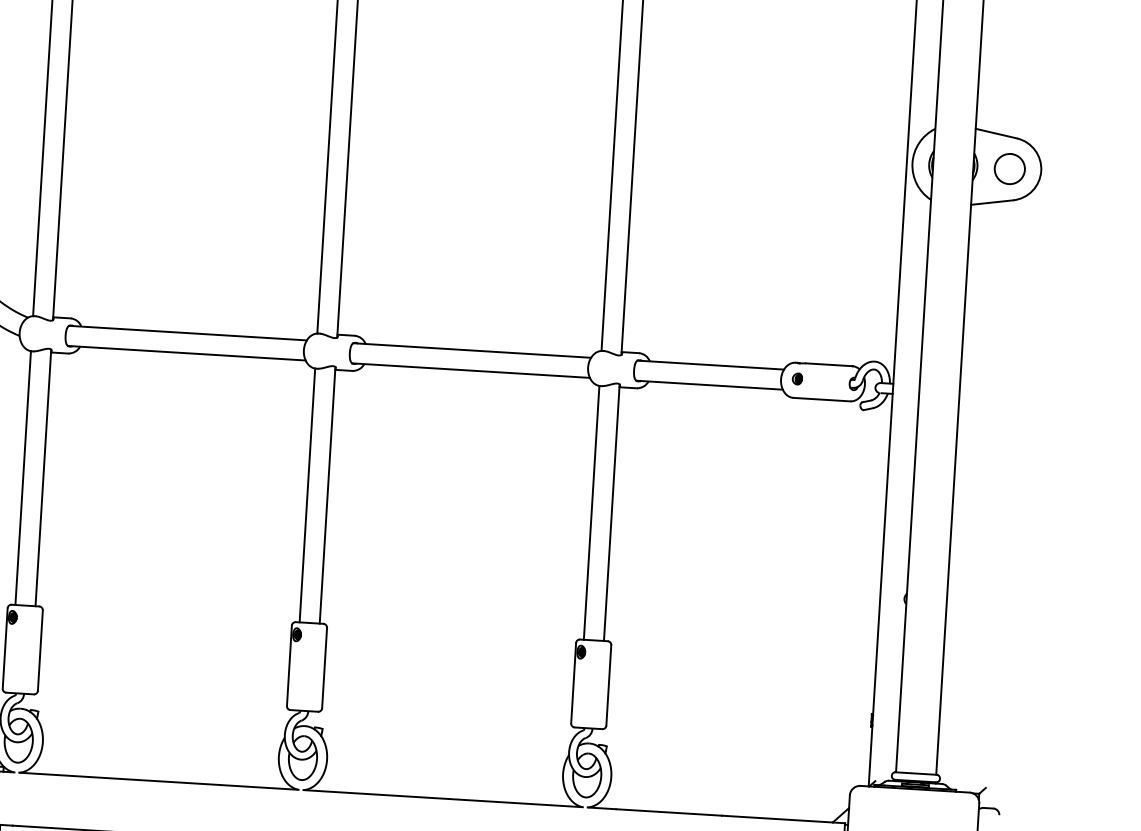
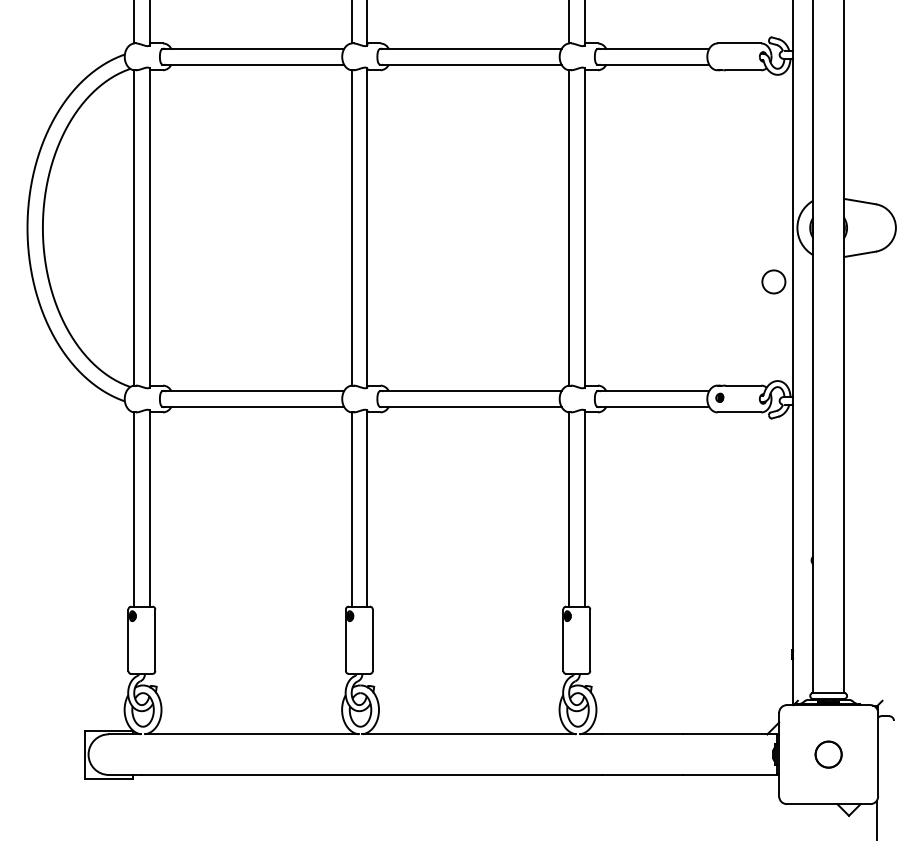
circle: (1009, 168) -> (773, 281), moved

